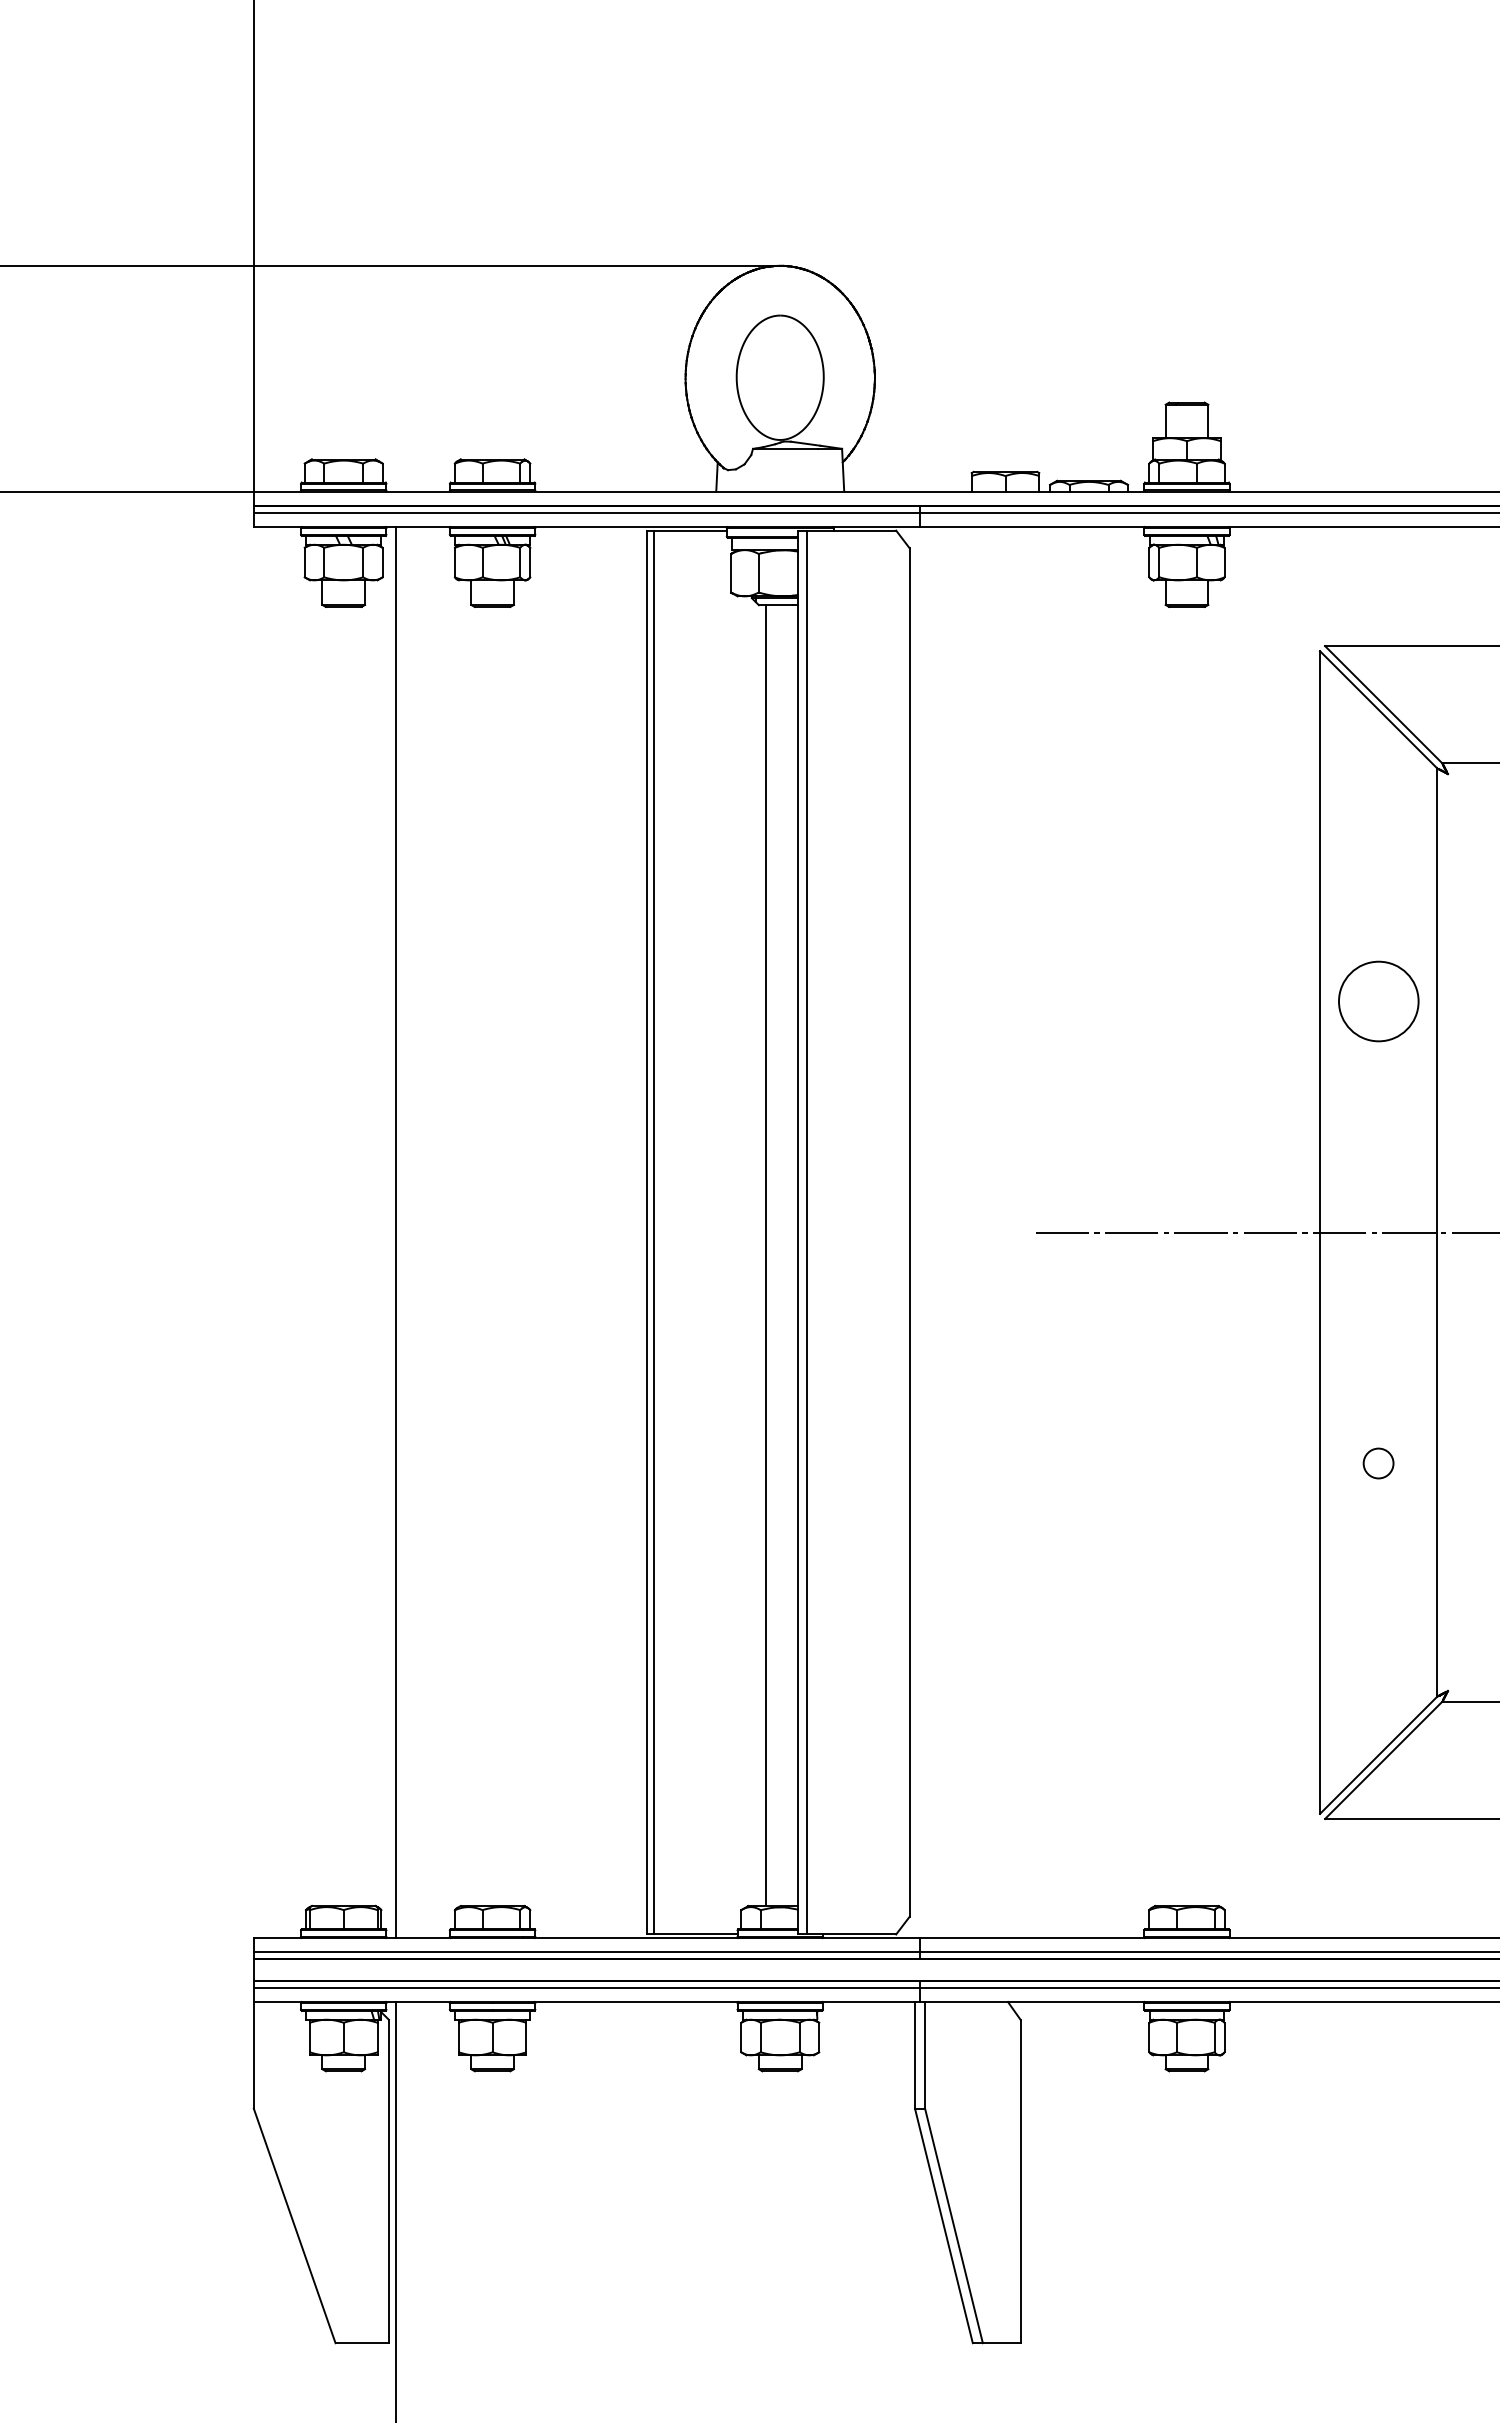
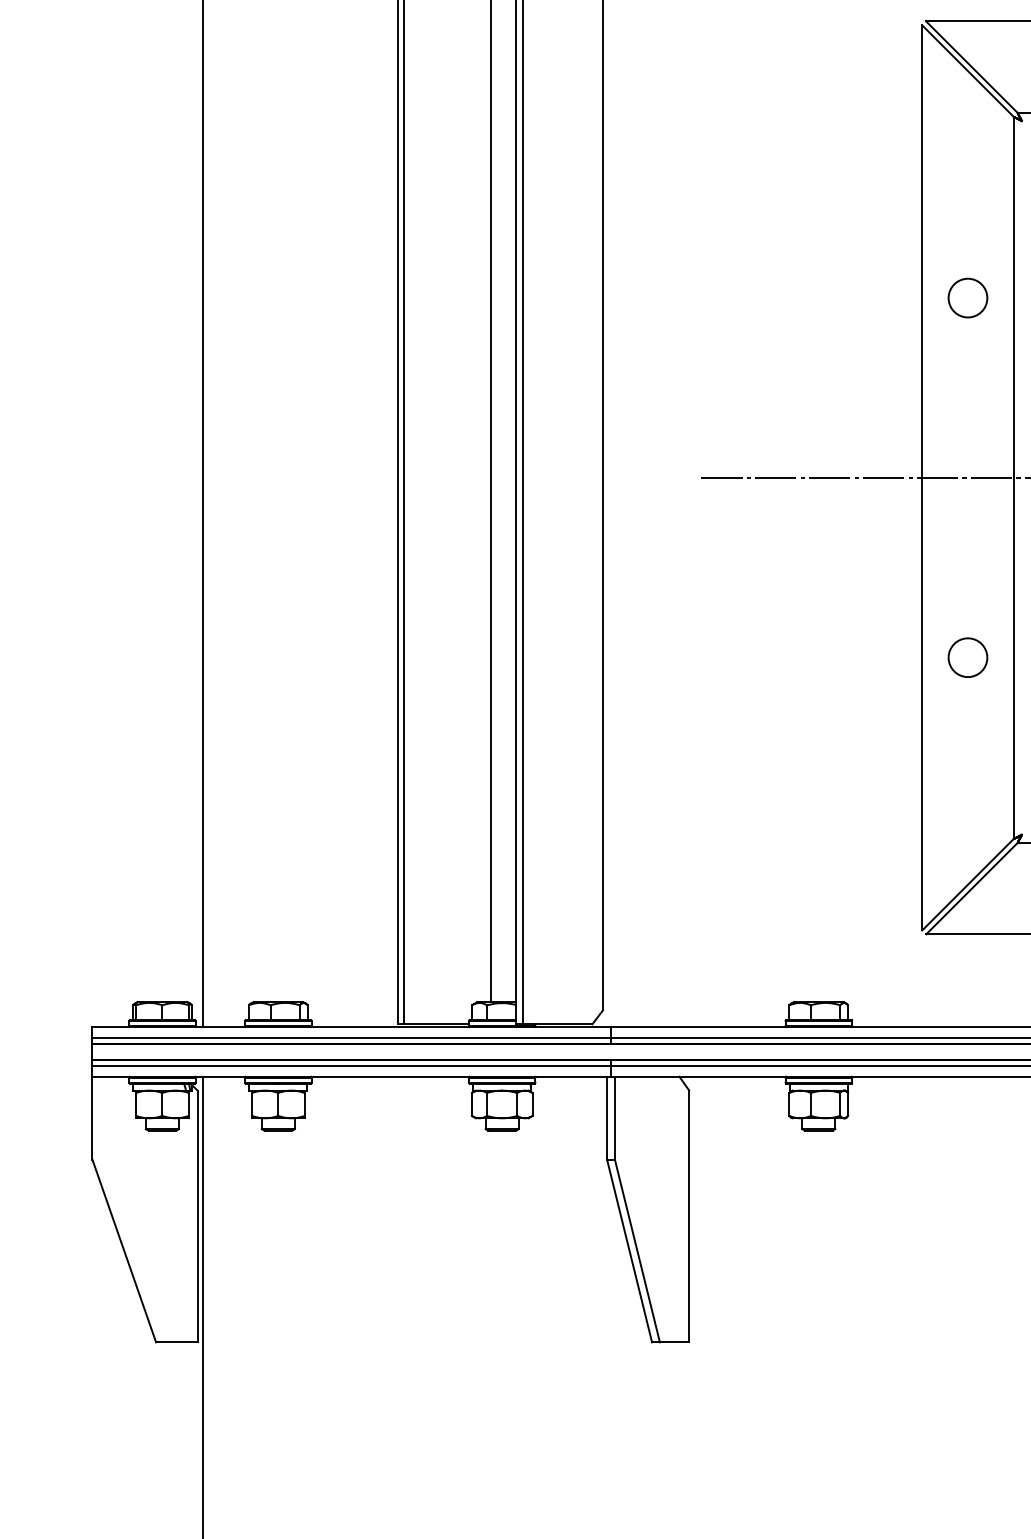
circle: (1378, 1001) -> (967, 298), size x0.62
circle: (1378, 1463) -> (967, 657), size x1.67

